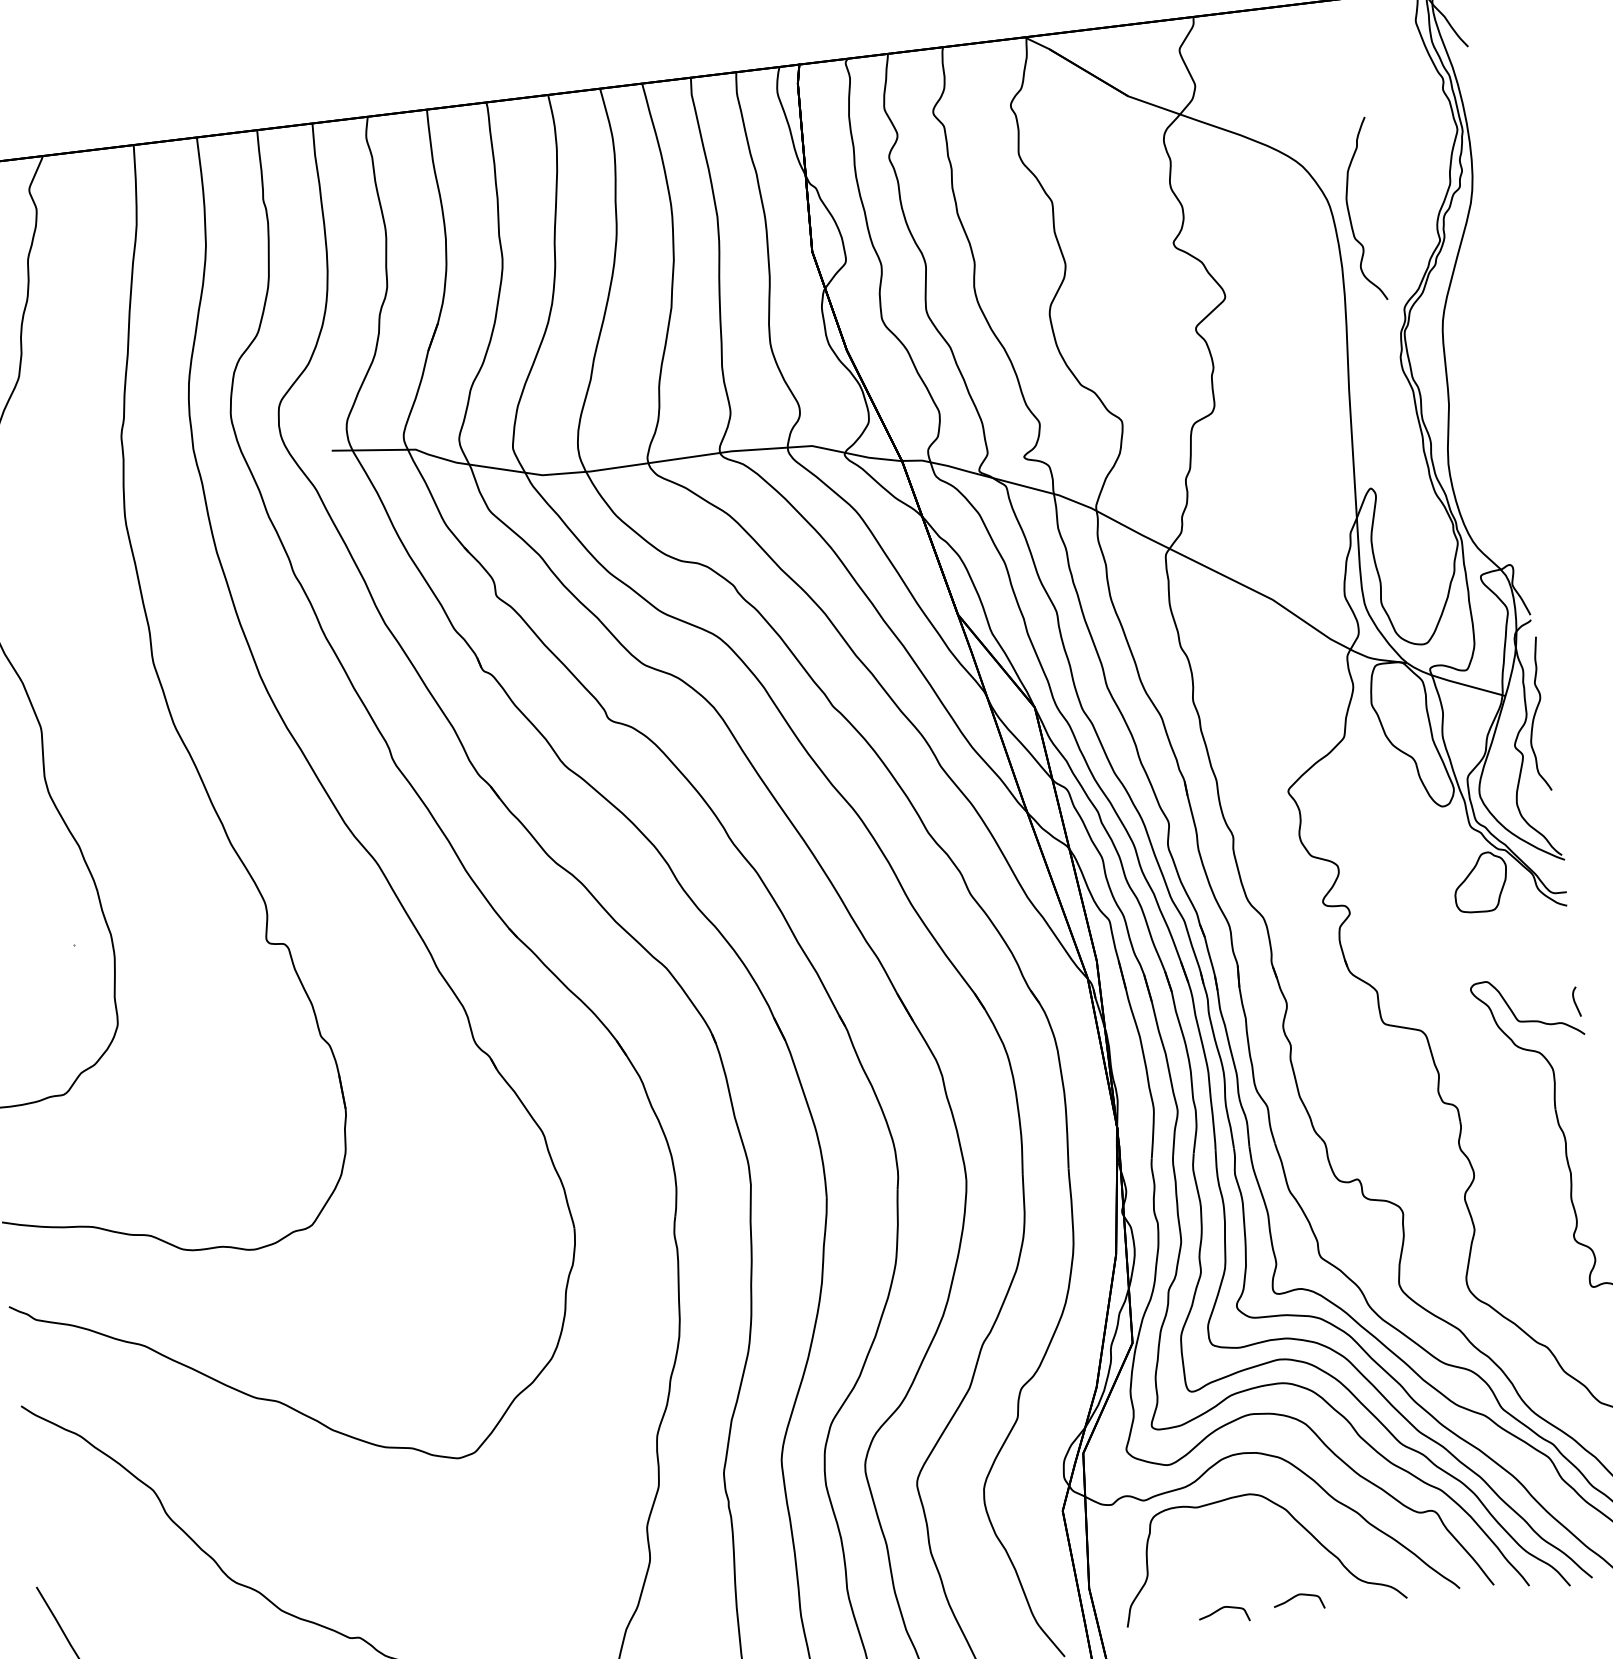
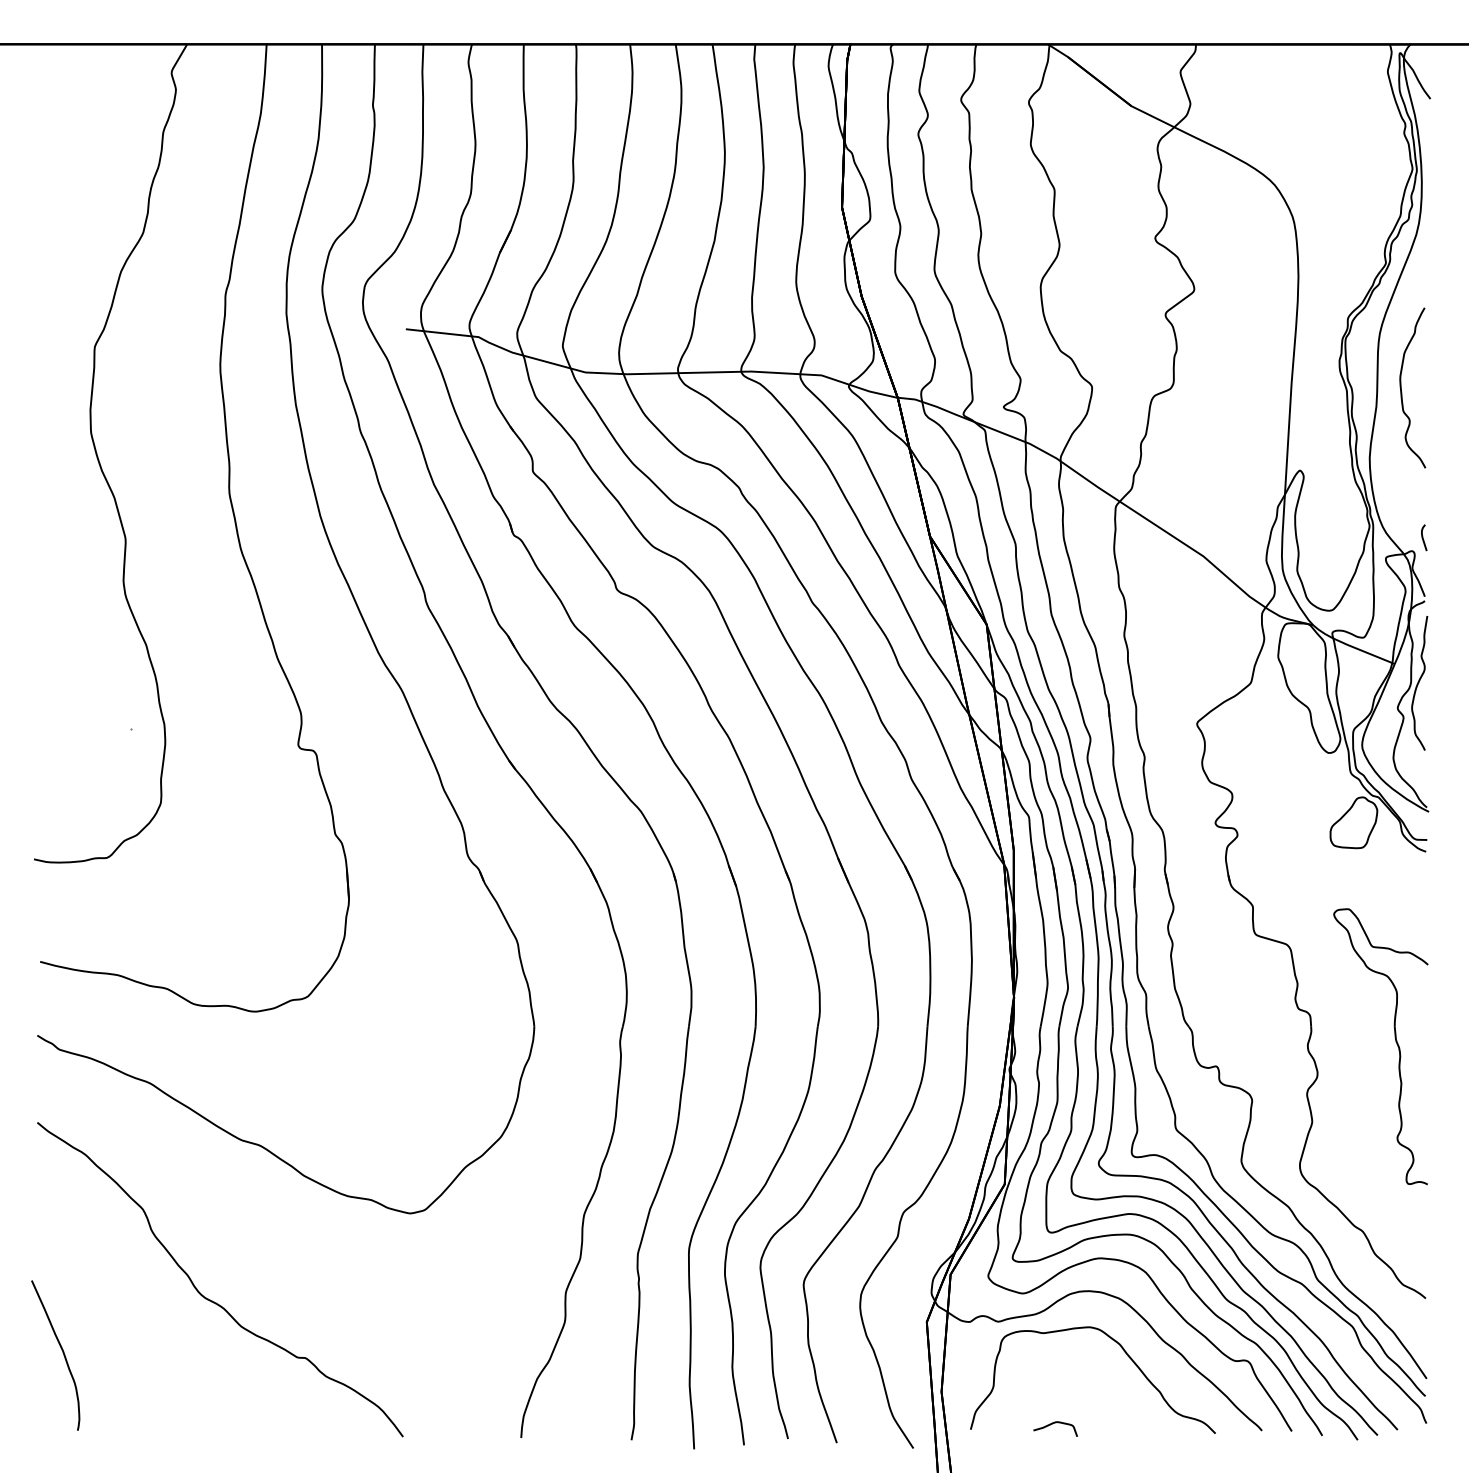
curve: (1349, 211) -> (1401, 387), moved
curve: (1575, 1001) -> (1423, 537), moved
curve: (1298, 1596) -> (1121, 1420), removed

